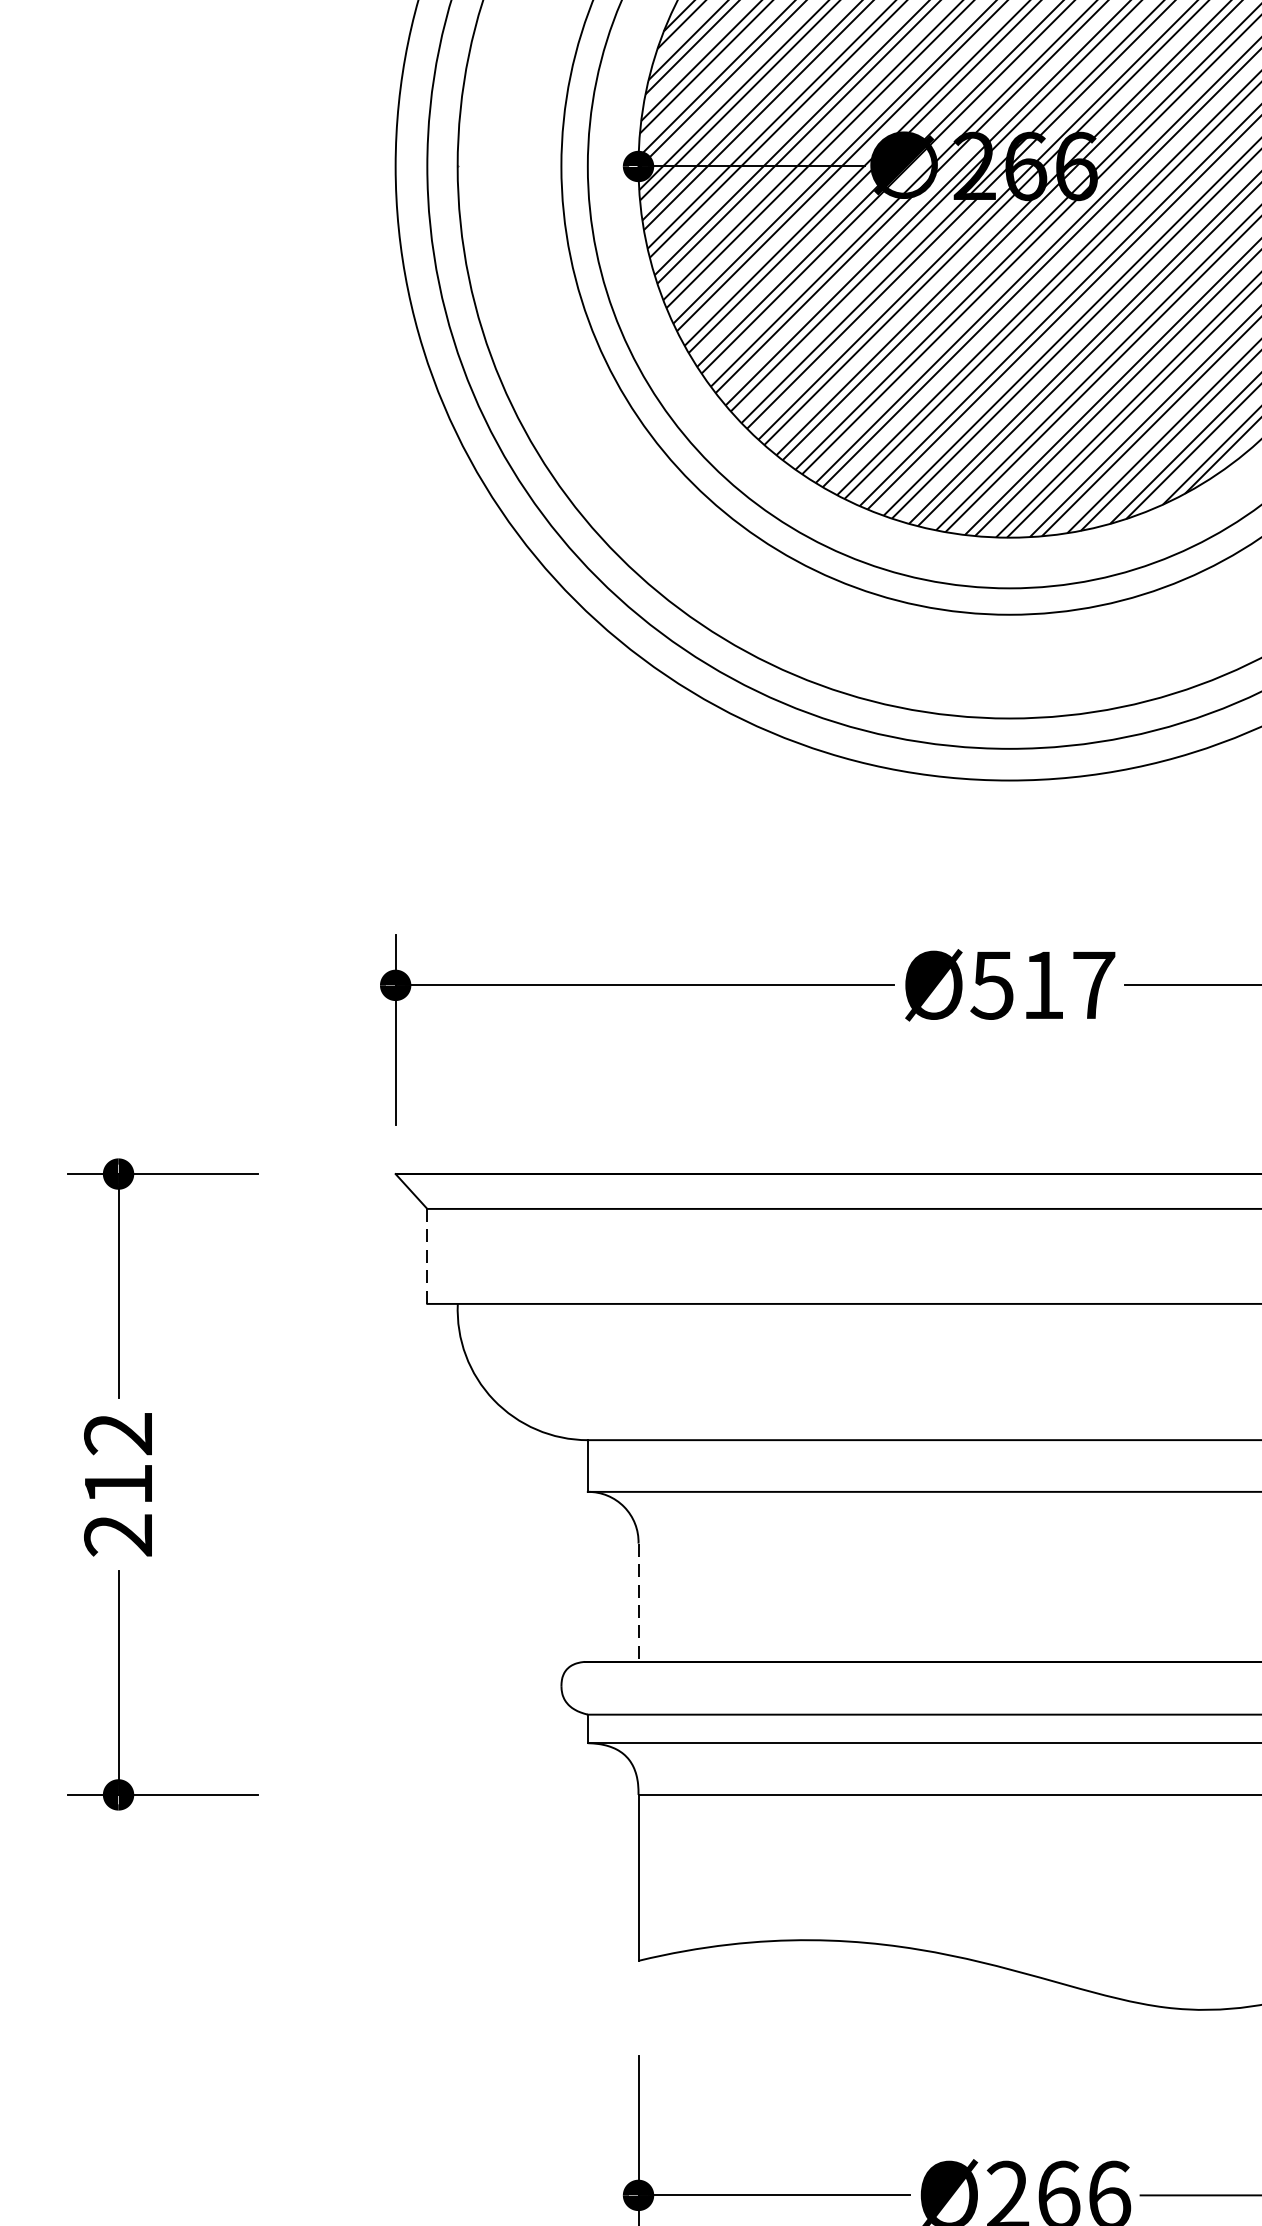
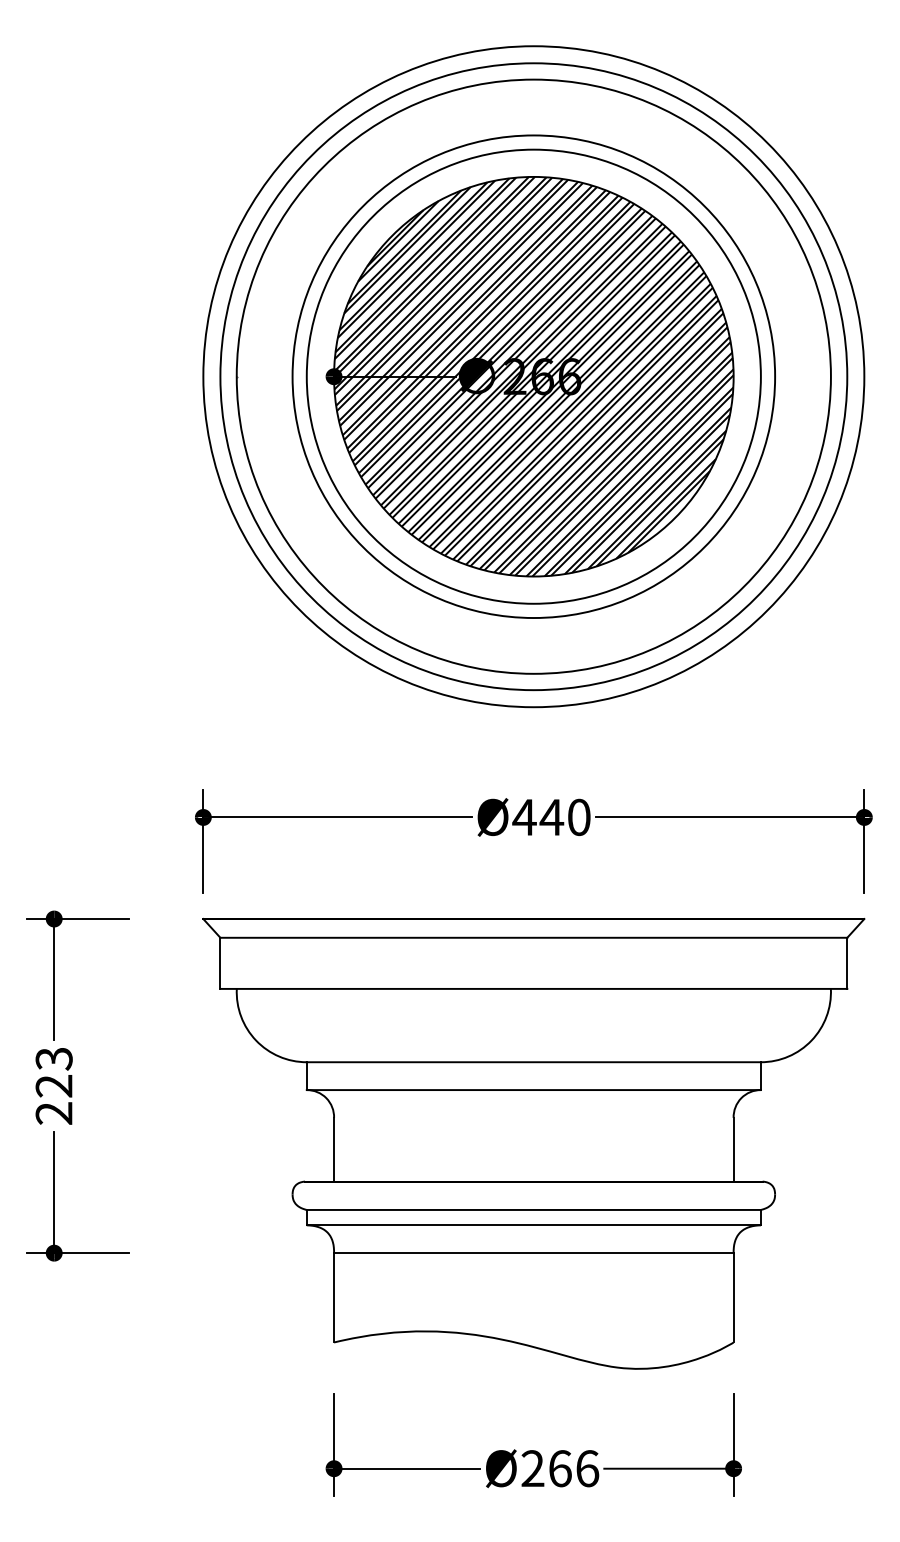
text: (1042, 985) -> (551, 817), Ø517 -> Ø440
line: (427, 1256) -> (220, 963), dashed -> solid
text: (117, 1459) -> (53, 1072), 212 -> 223
line: (639, 1602) -> (334, 1149), dashed -> solid

